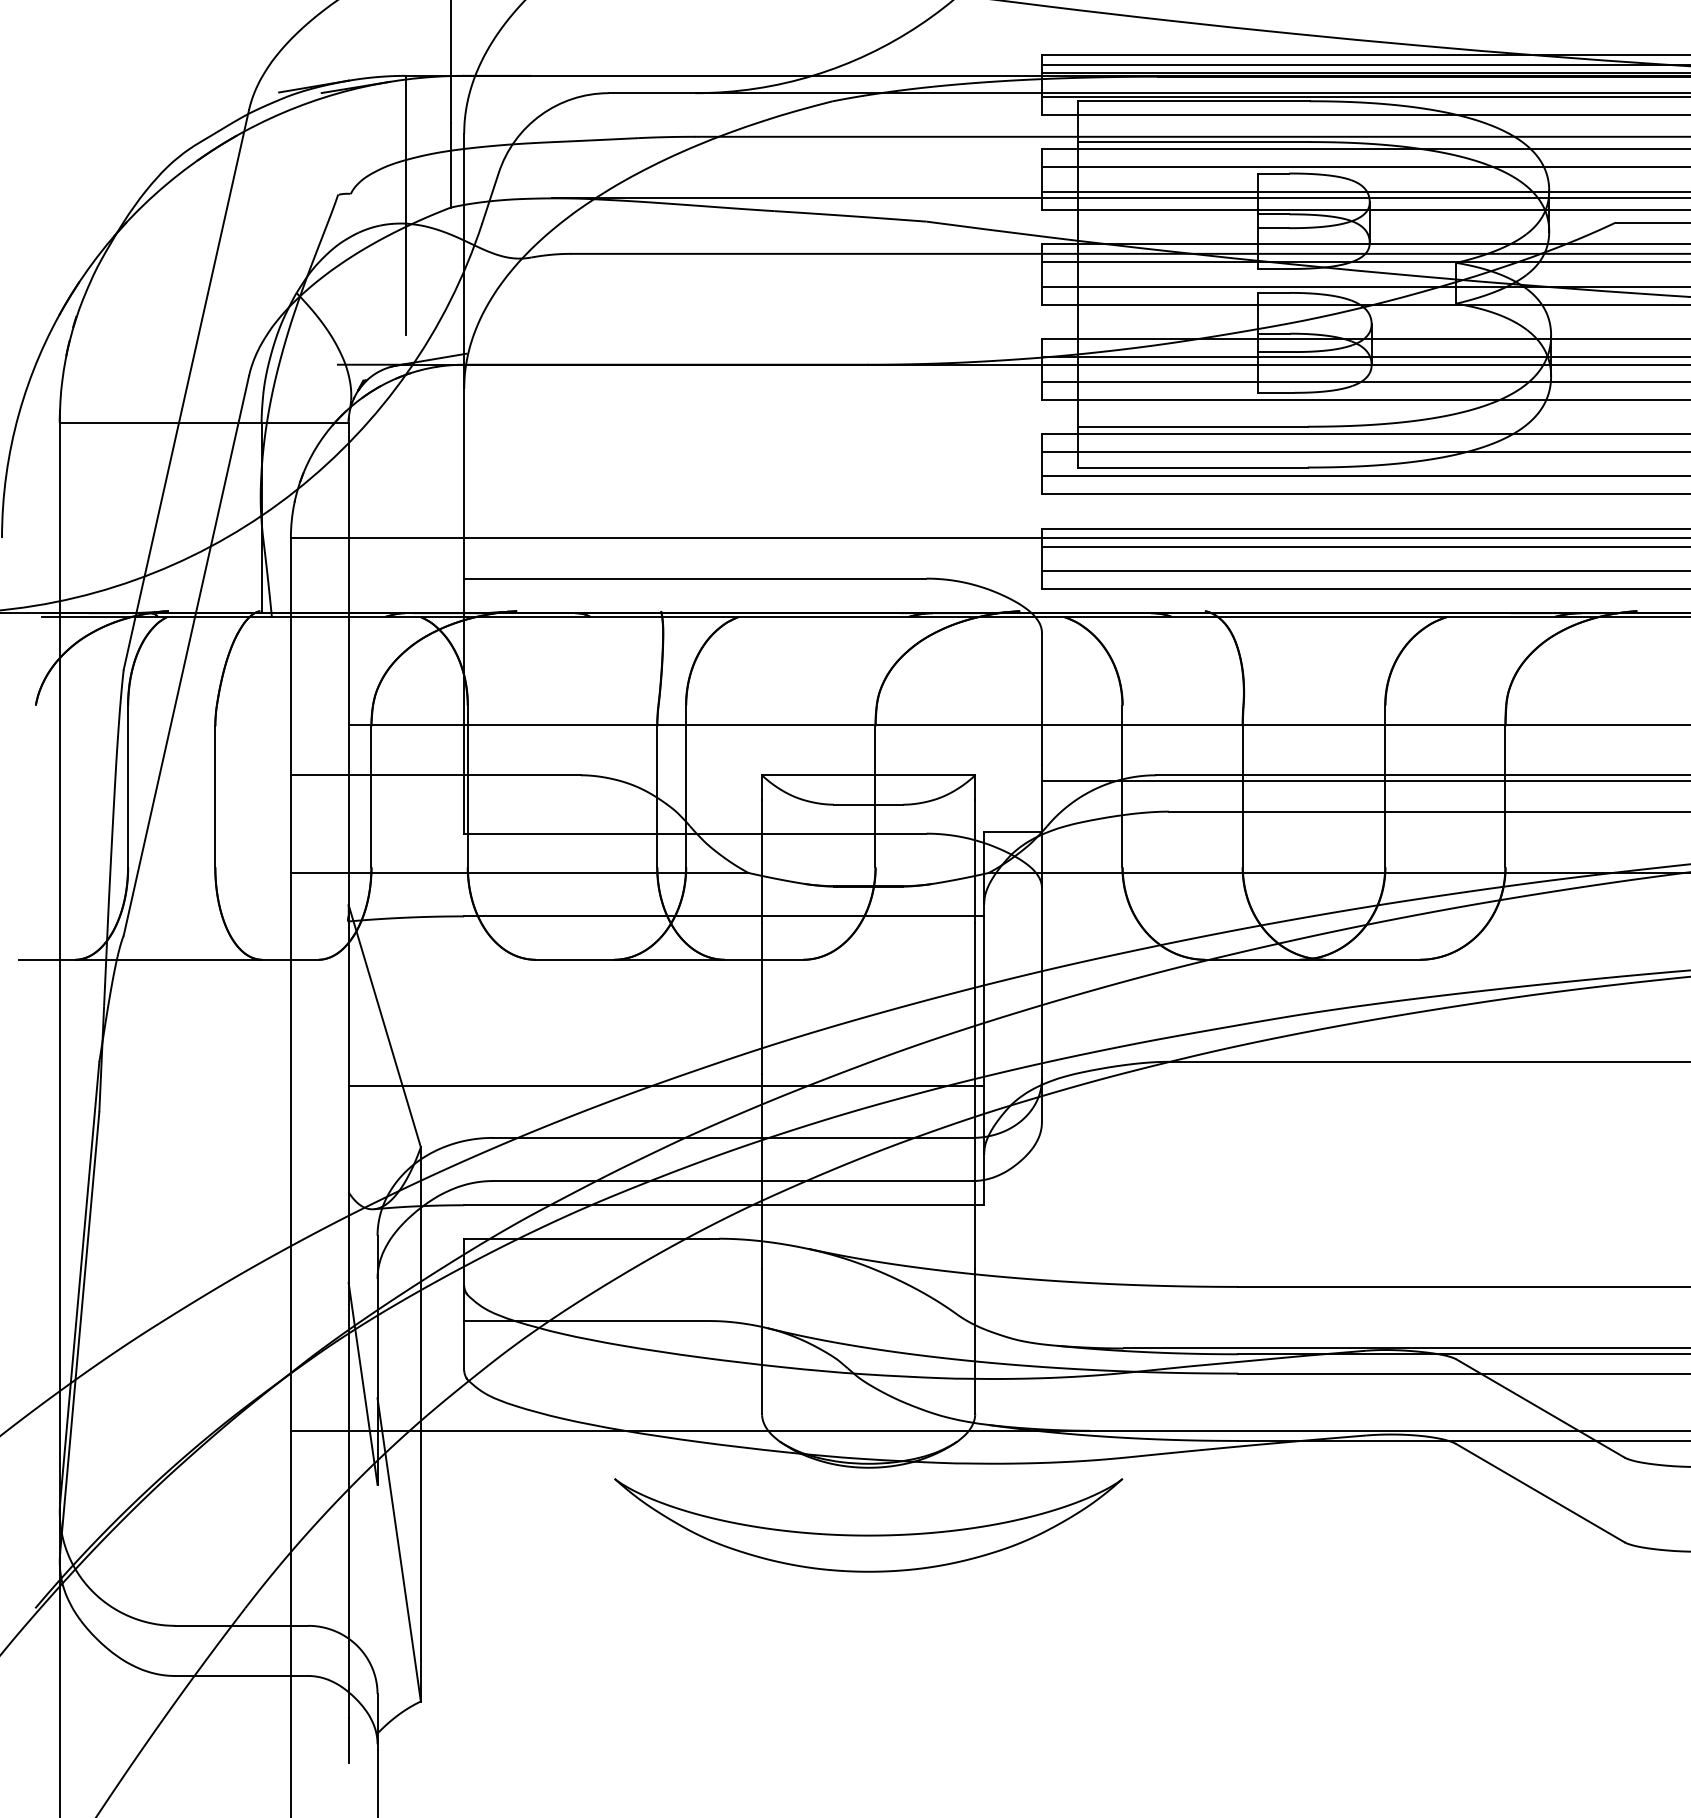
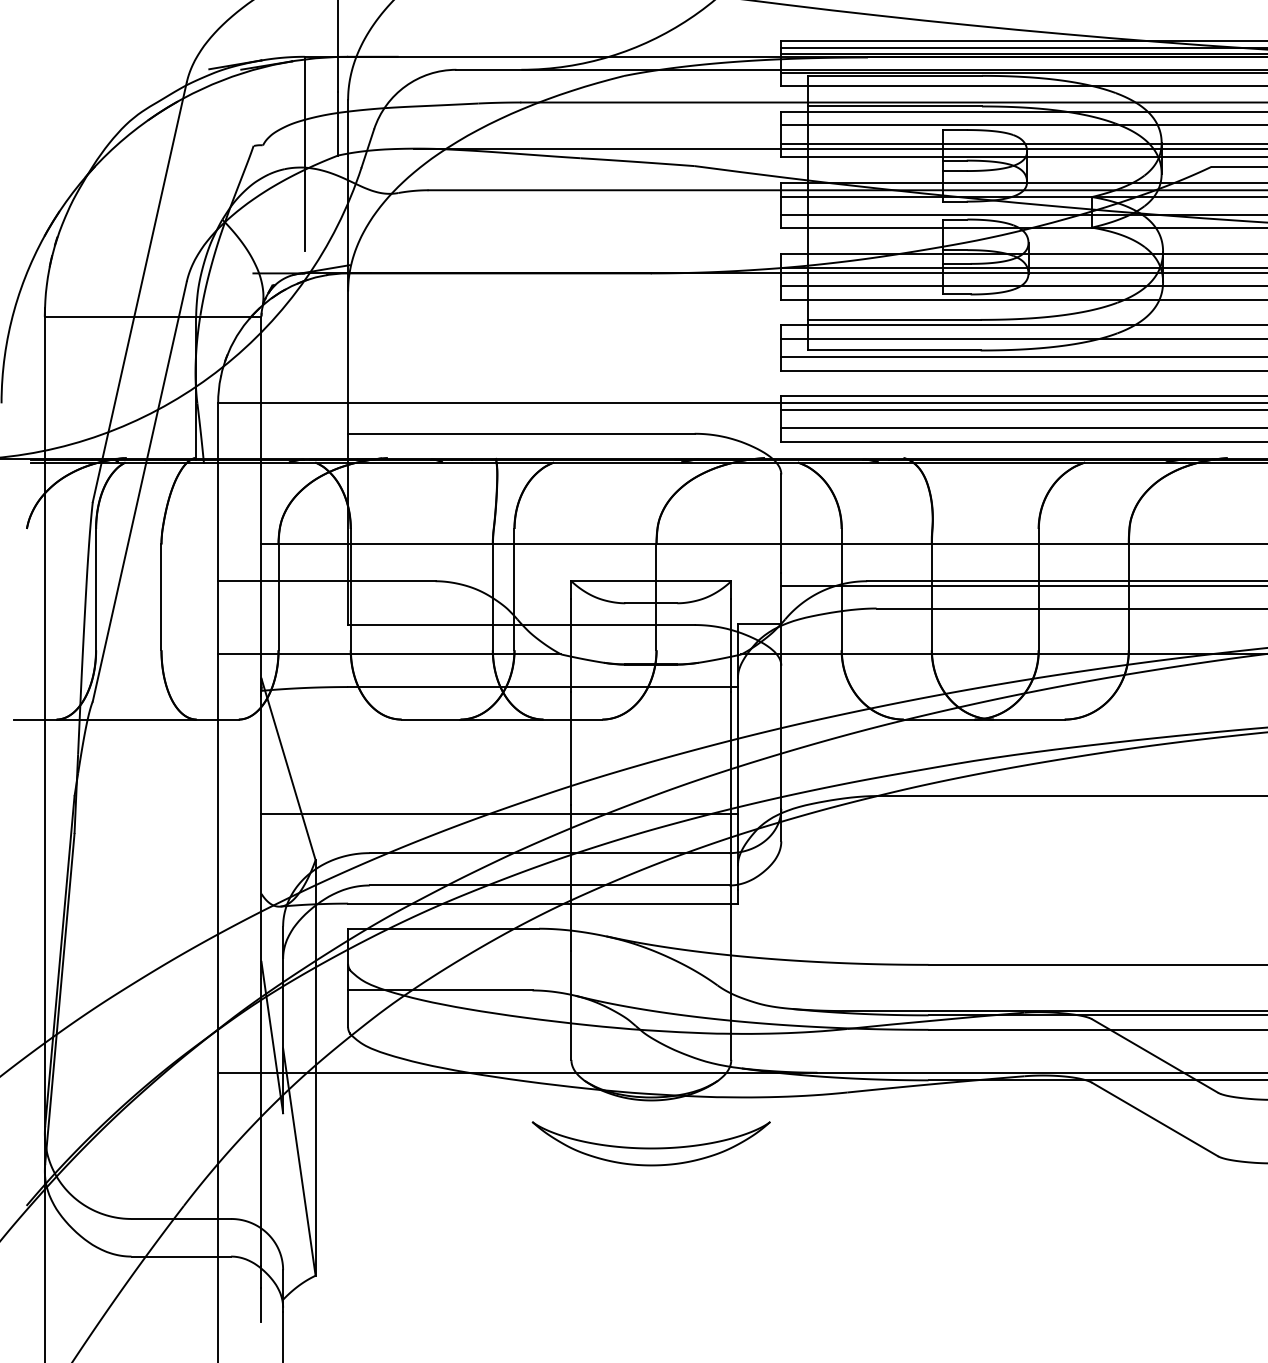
part: (868, 1525) -> (651, 1143), size x0.62

